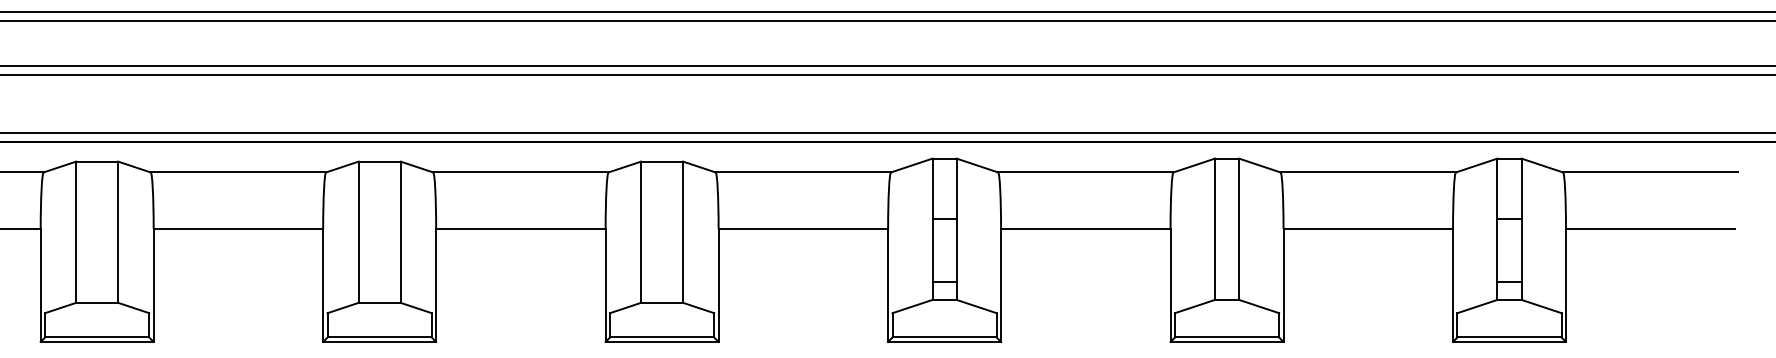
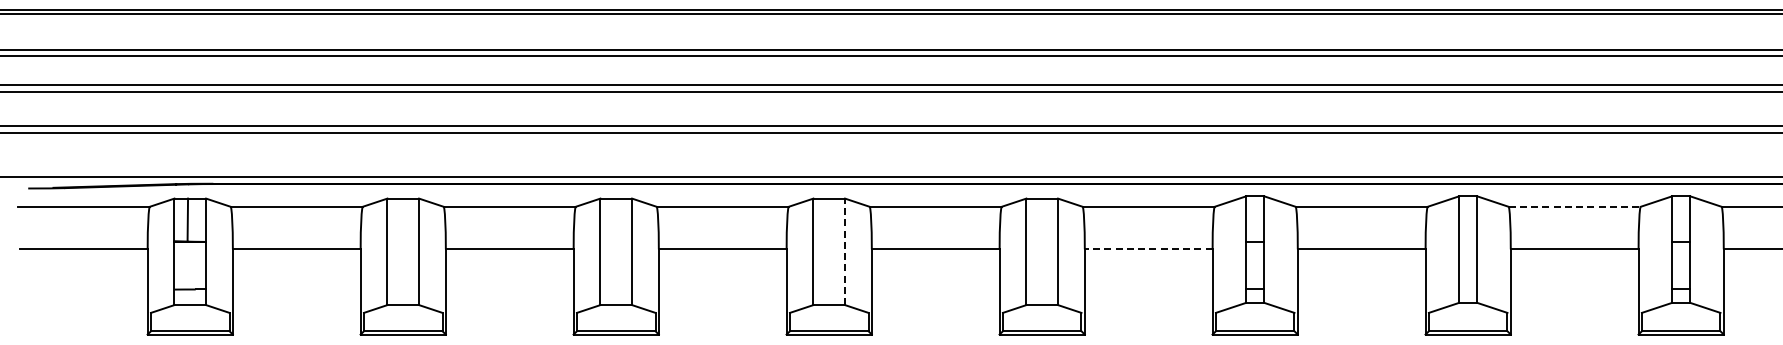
line: (1369, 172) -> (1575, 206), solid -> dashed
line: (803, 229) -> (1148, 249), solid -> dashed
line: (401, 231) -> (845, 251), solid -> dashed

